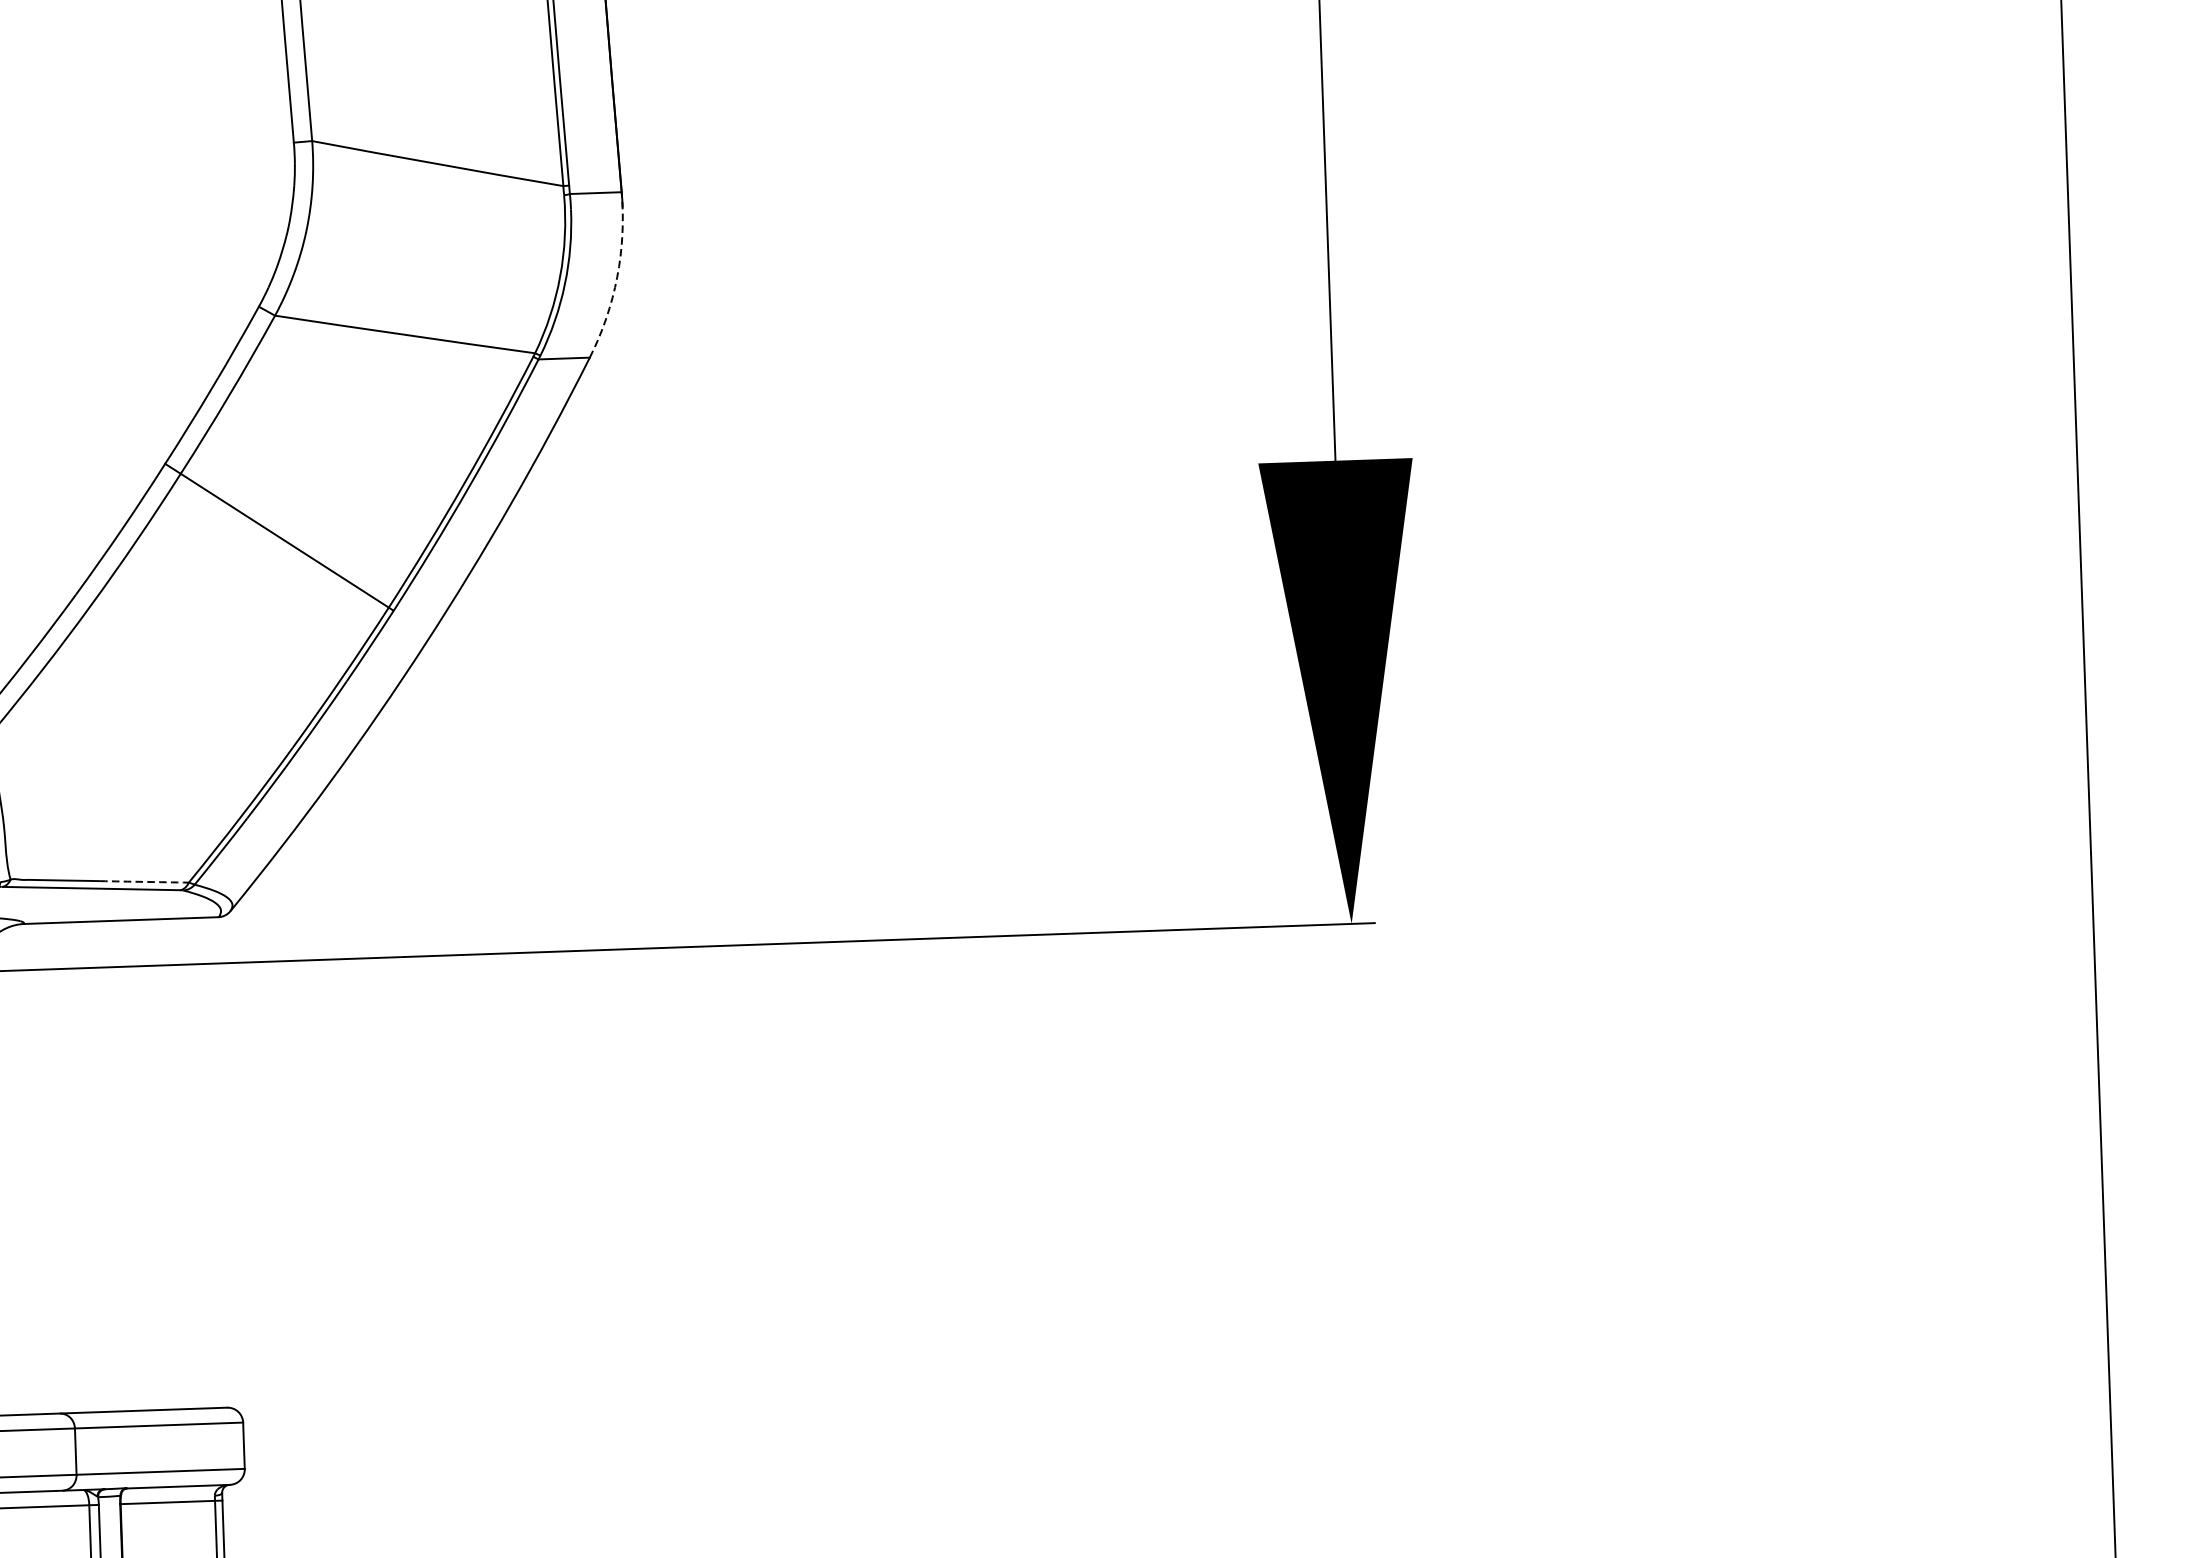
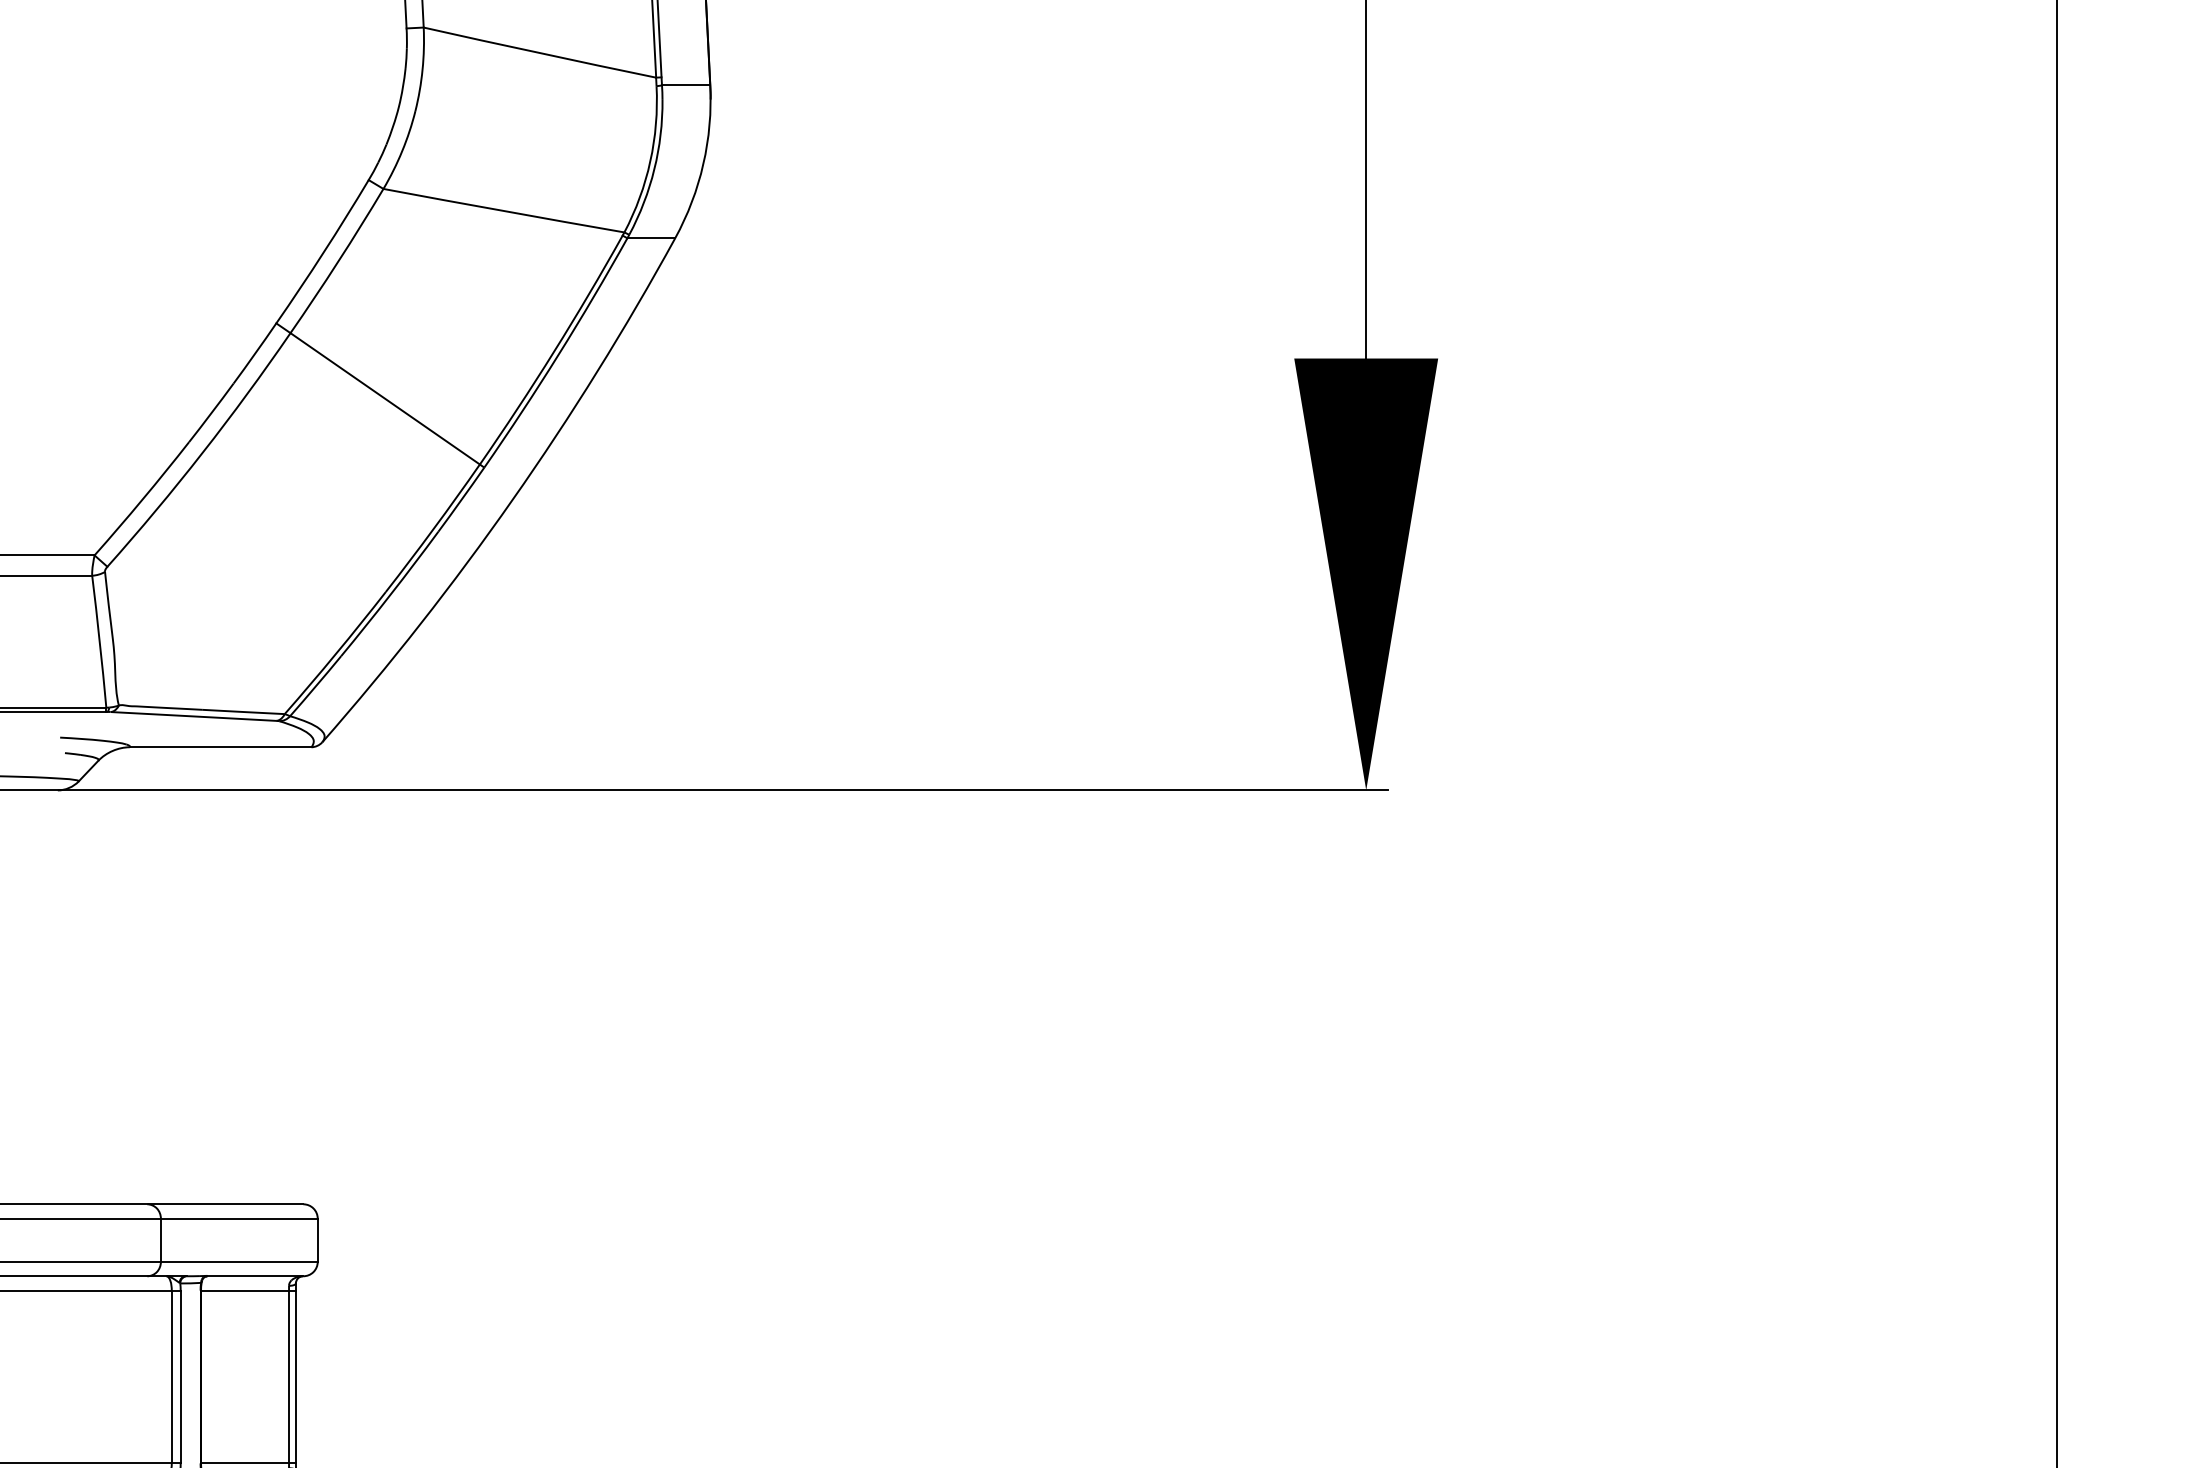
arc: (617, 277) -> (703, 164), dashed -> solid
arc: (144, 882) -> (243, 712), dashed -> solid

